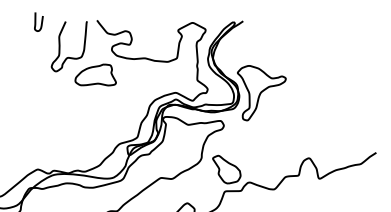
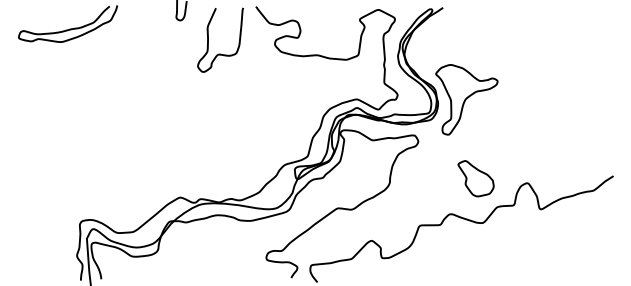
part: (95, 74) -> (254, 76), removed
part: (226, 169) -> (475, 178), moved

